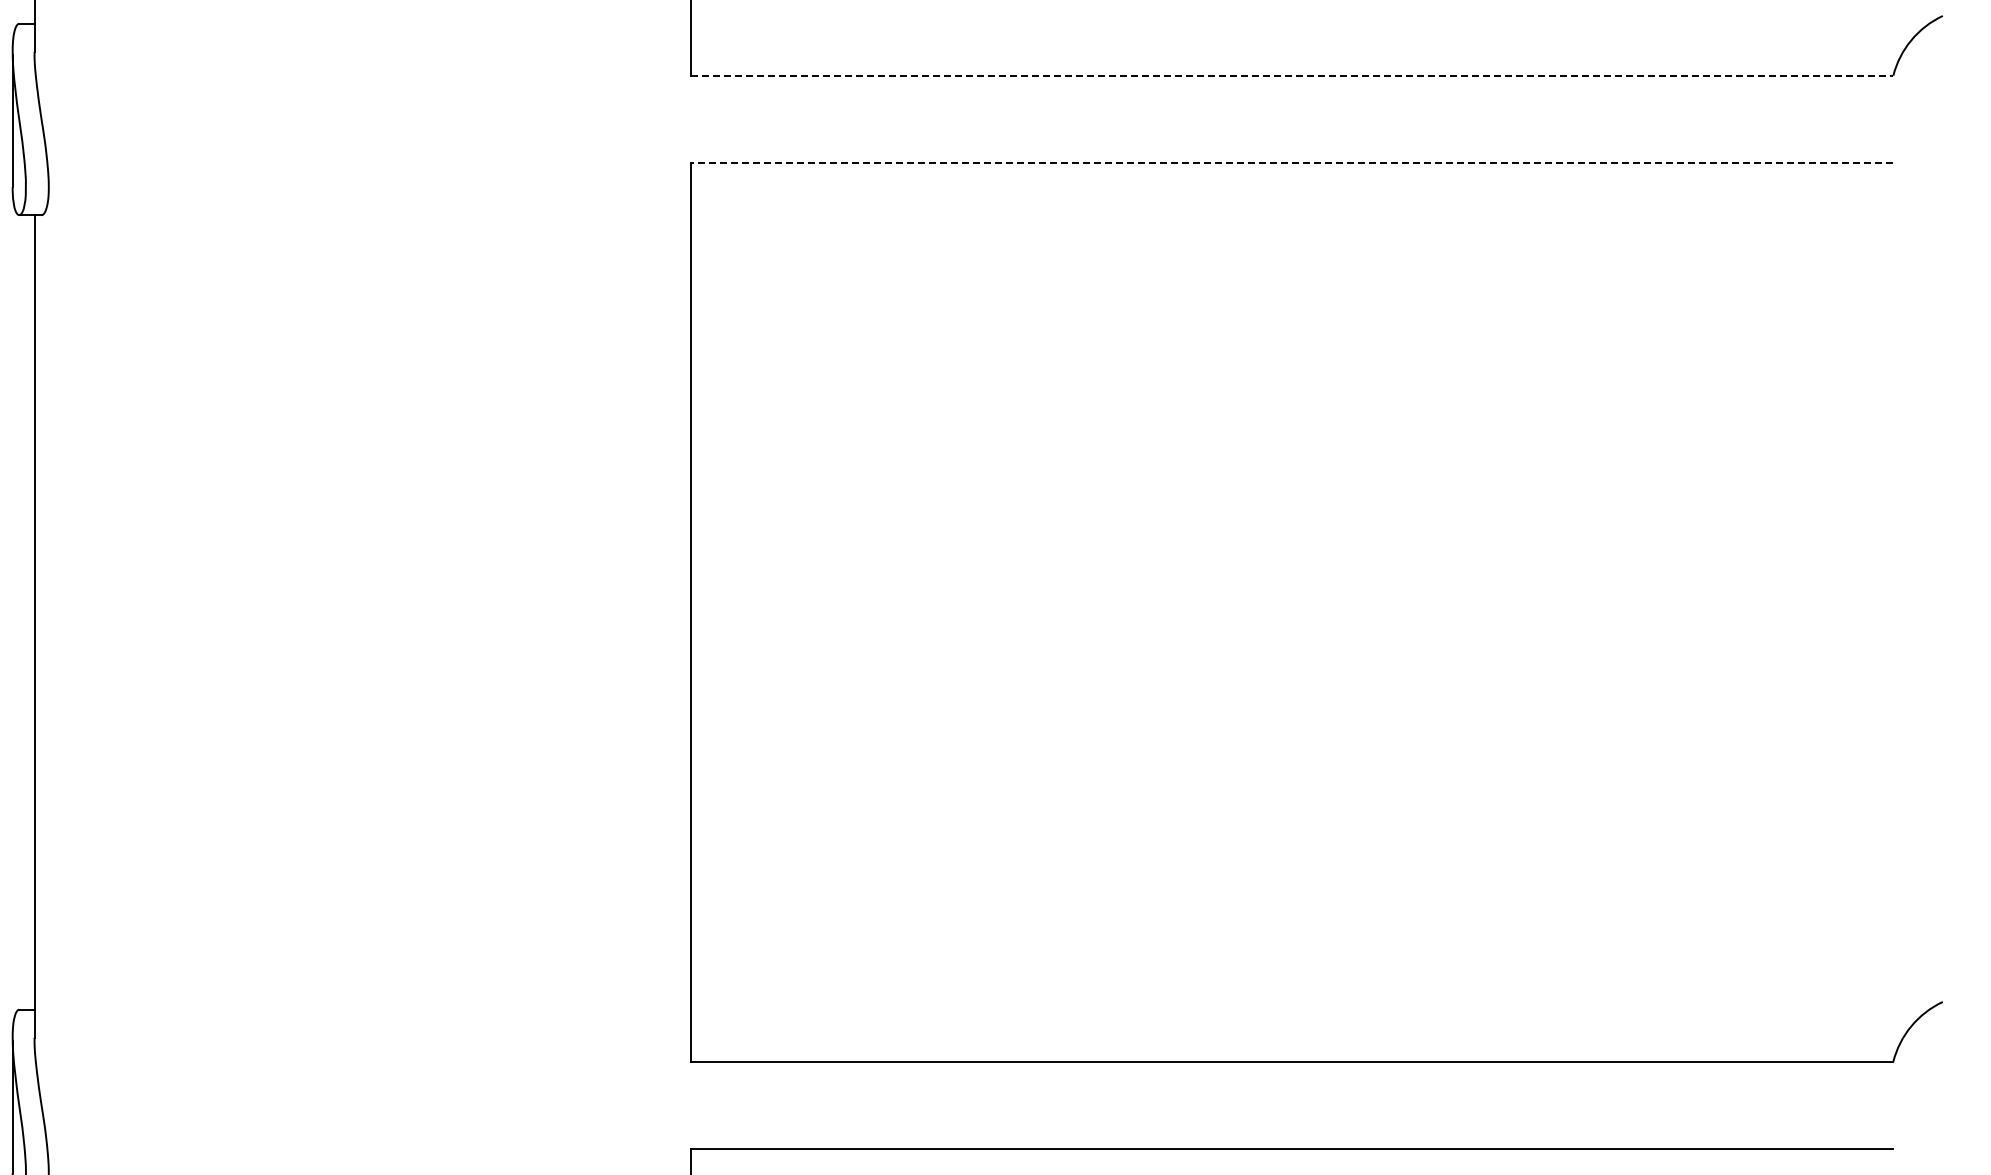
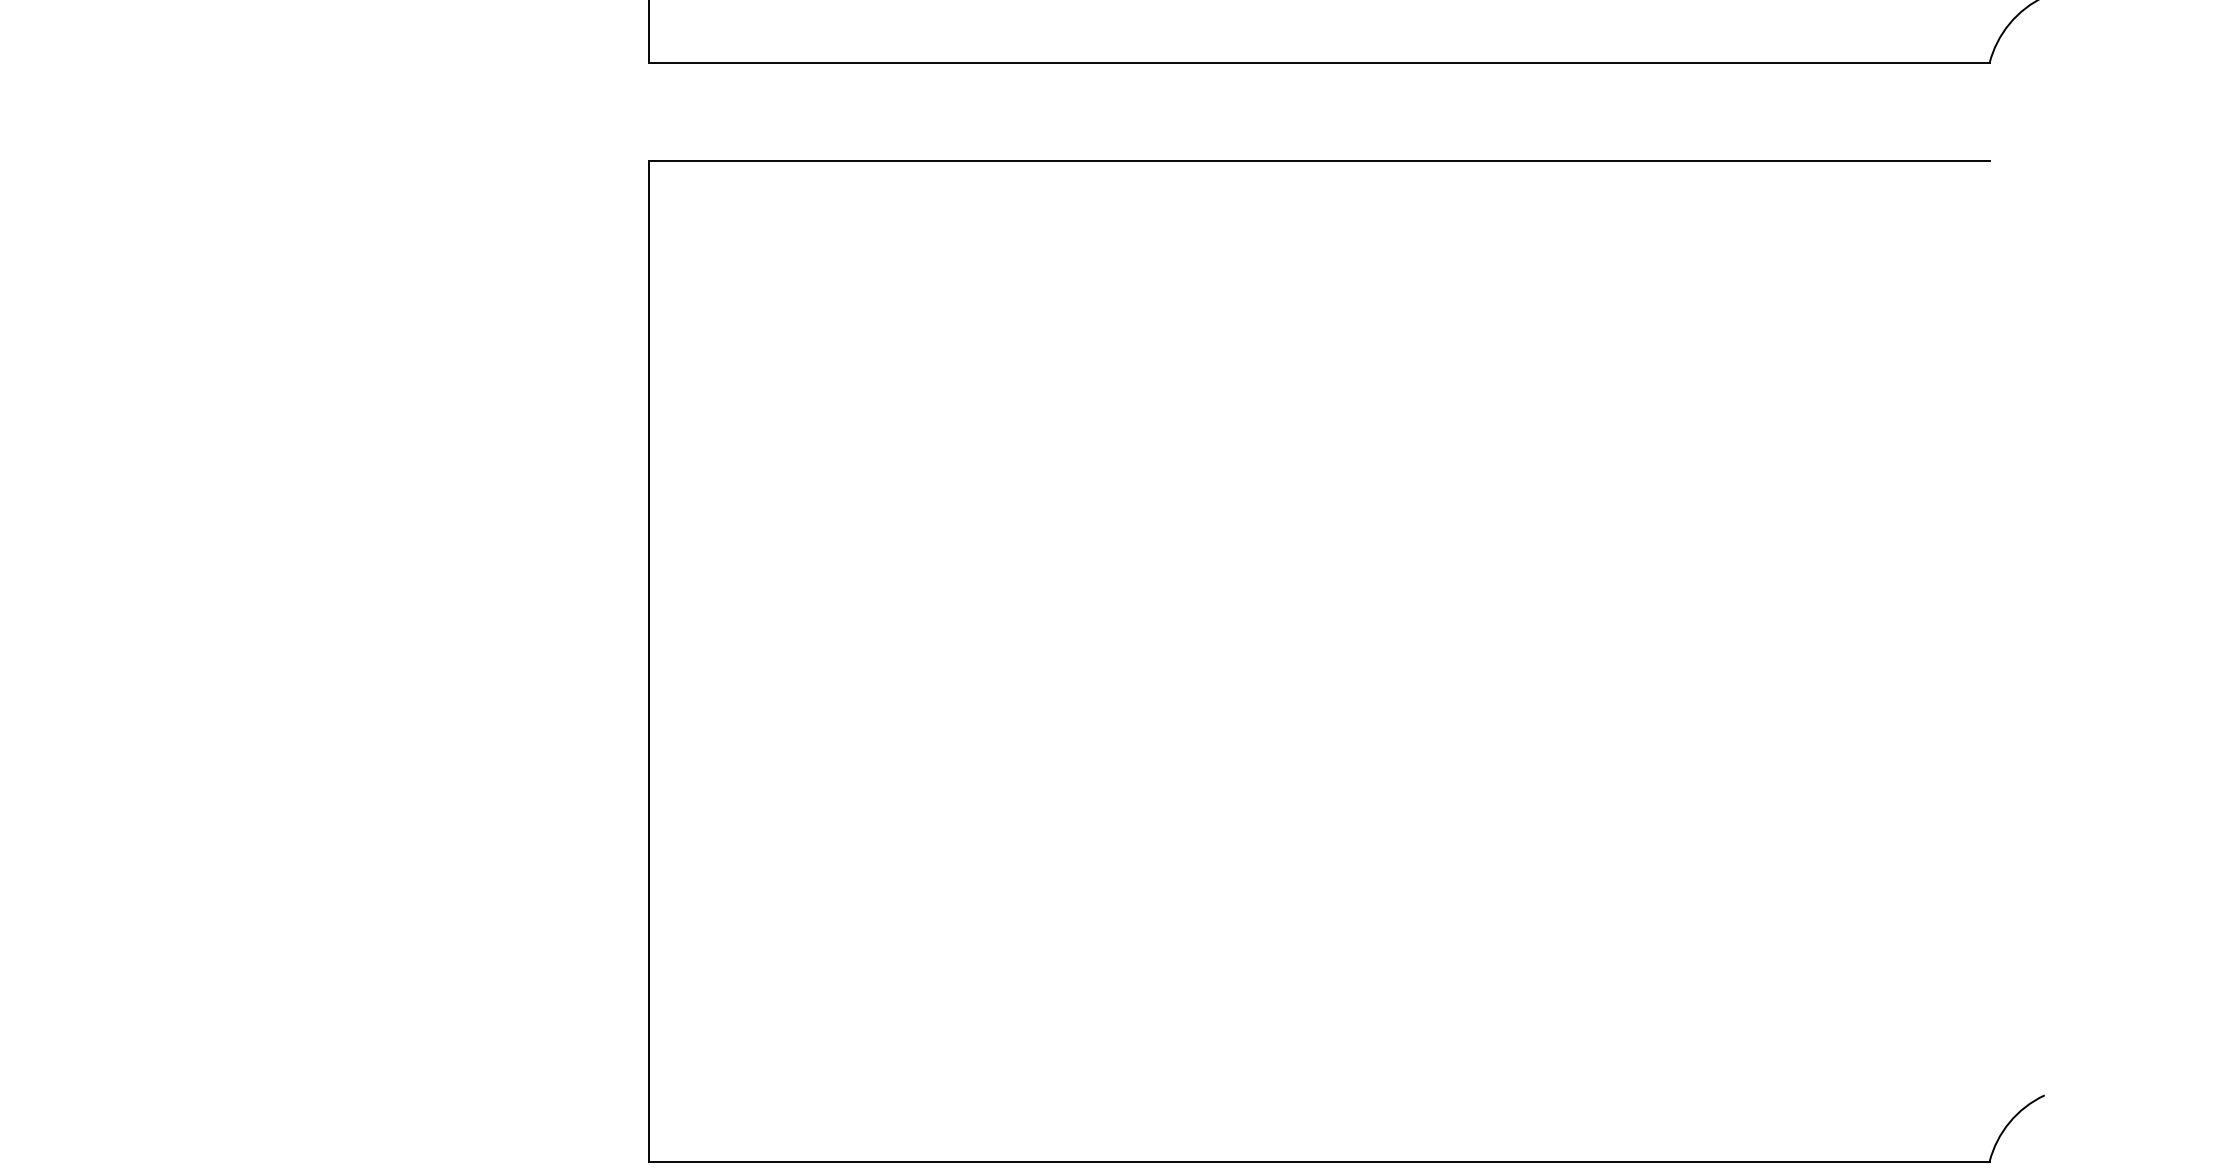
line: (1292, 75) -> (1320, 63), dashed -> solid
line: (1291, 163) -> (1318, 161), dashed -> solid

